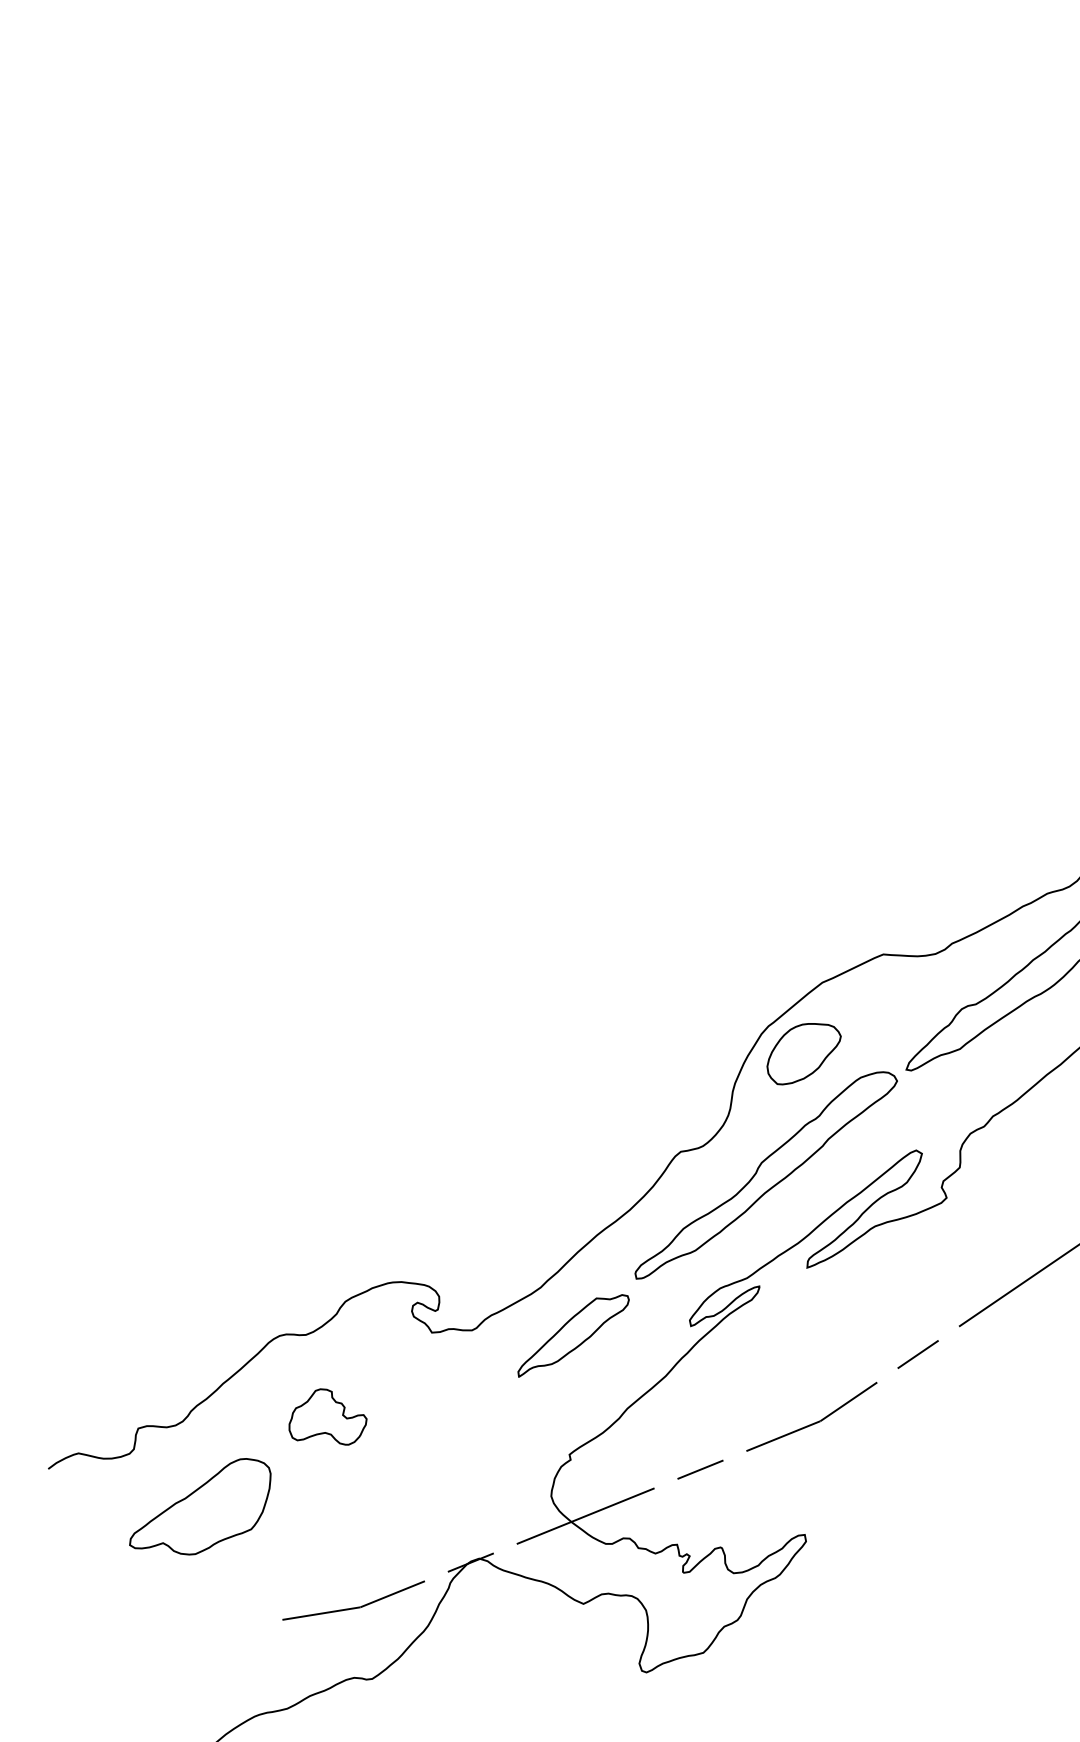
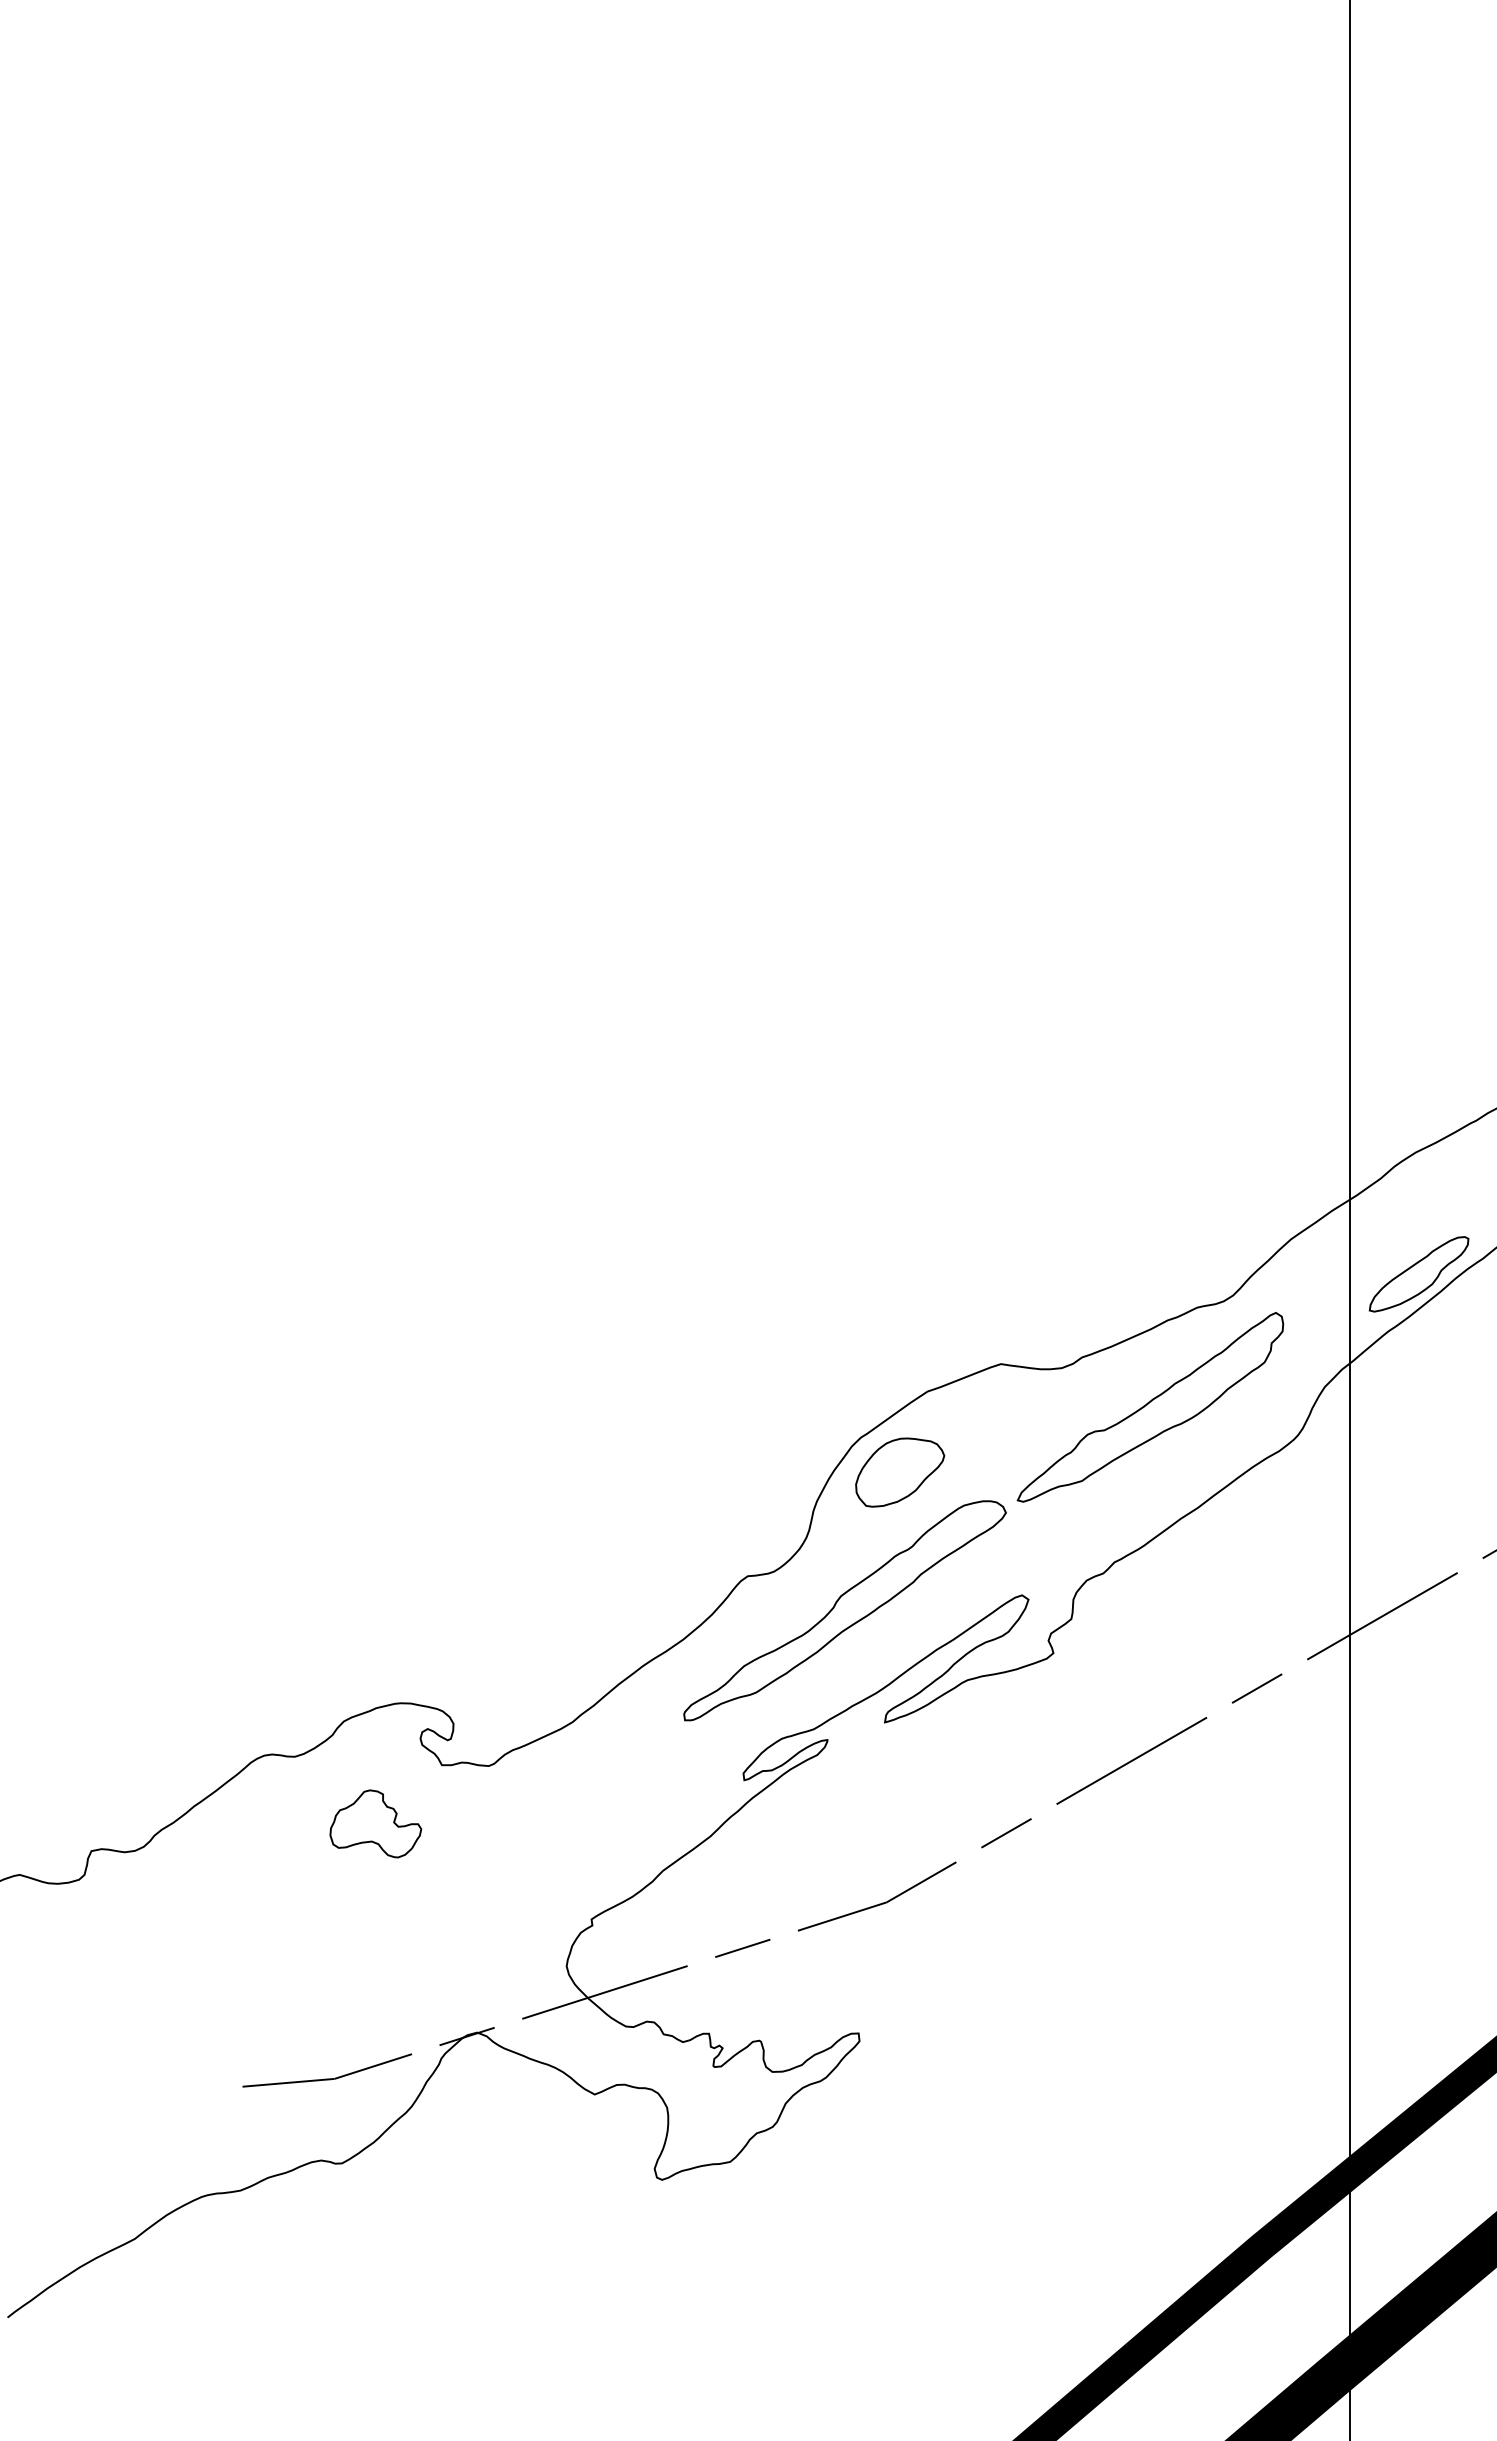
part: (573, 1336) -> (606, 1781), removed
part: (327, 1417) -> (375, 1823), moved
part: (200, 1508) -> (156, 1949), removed

